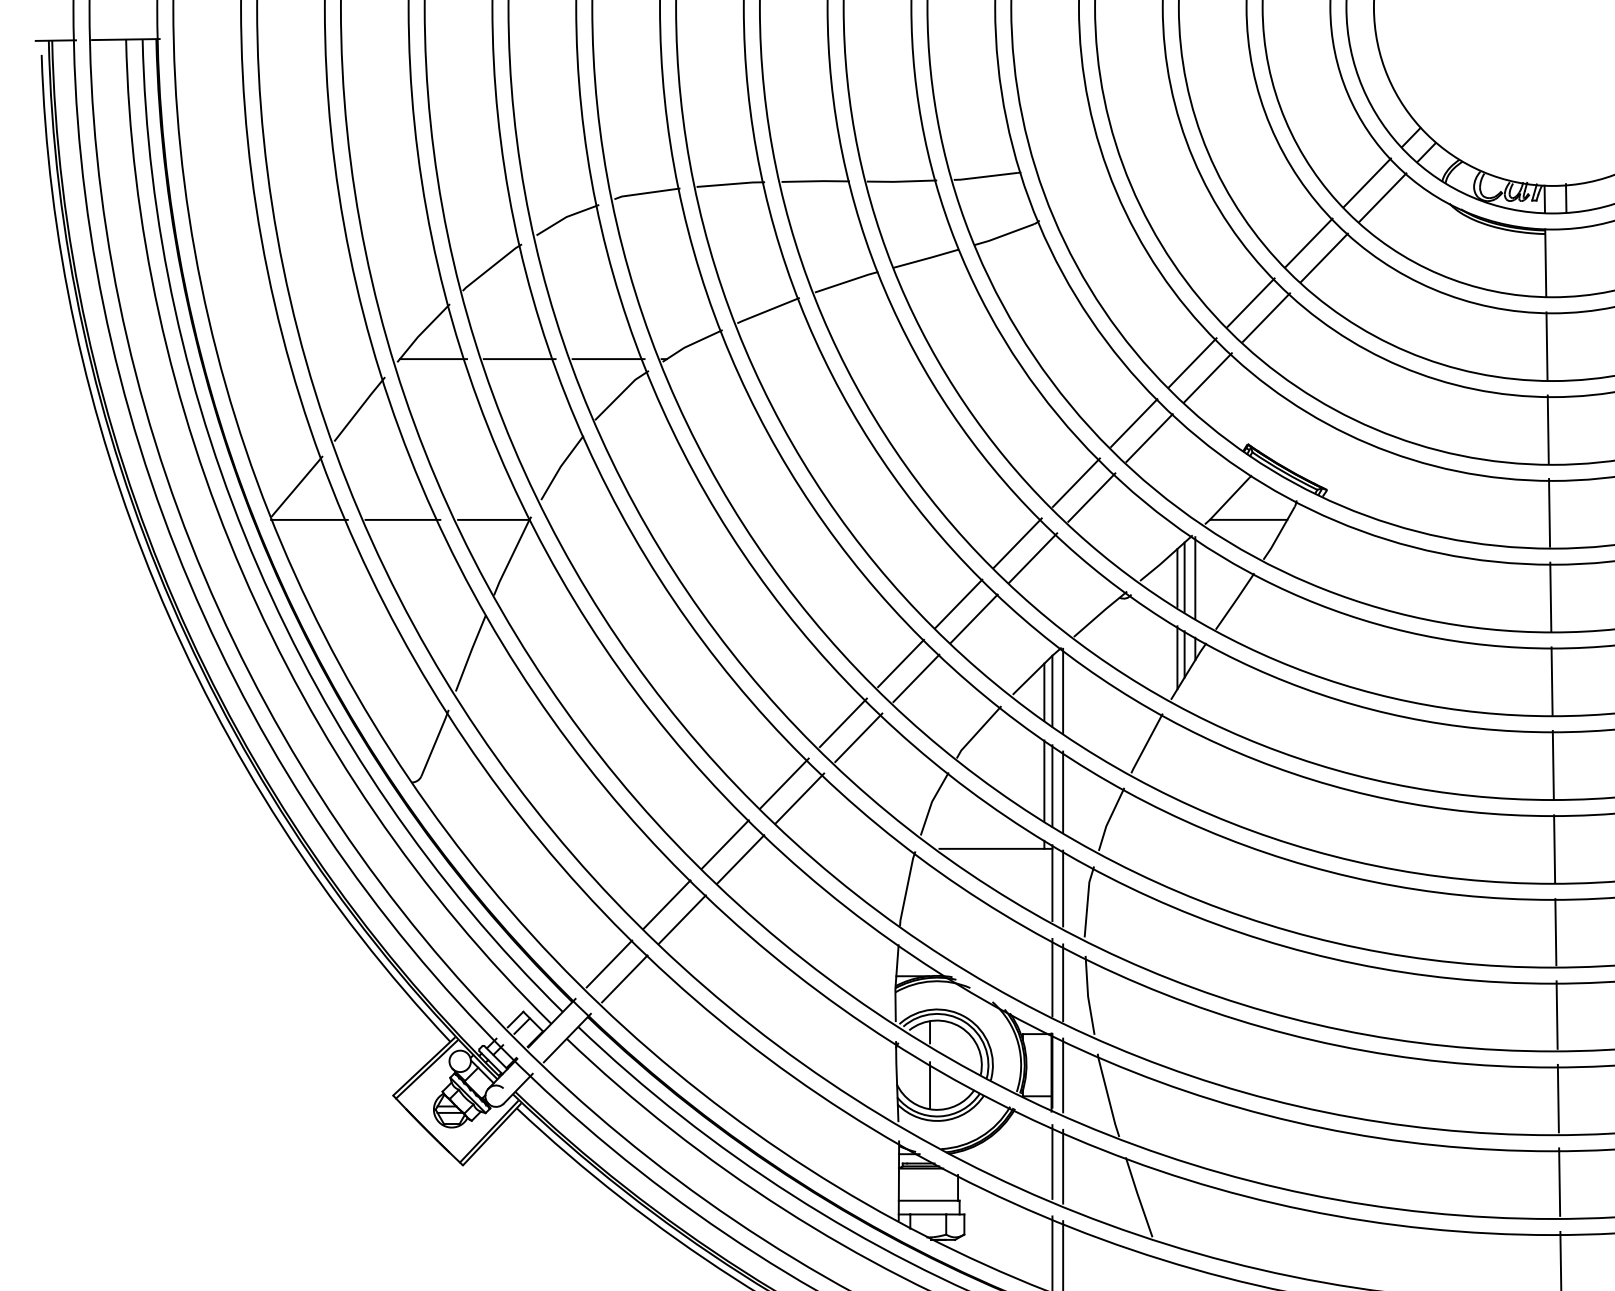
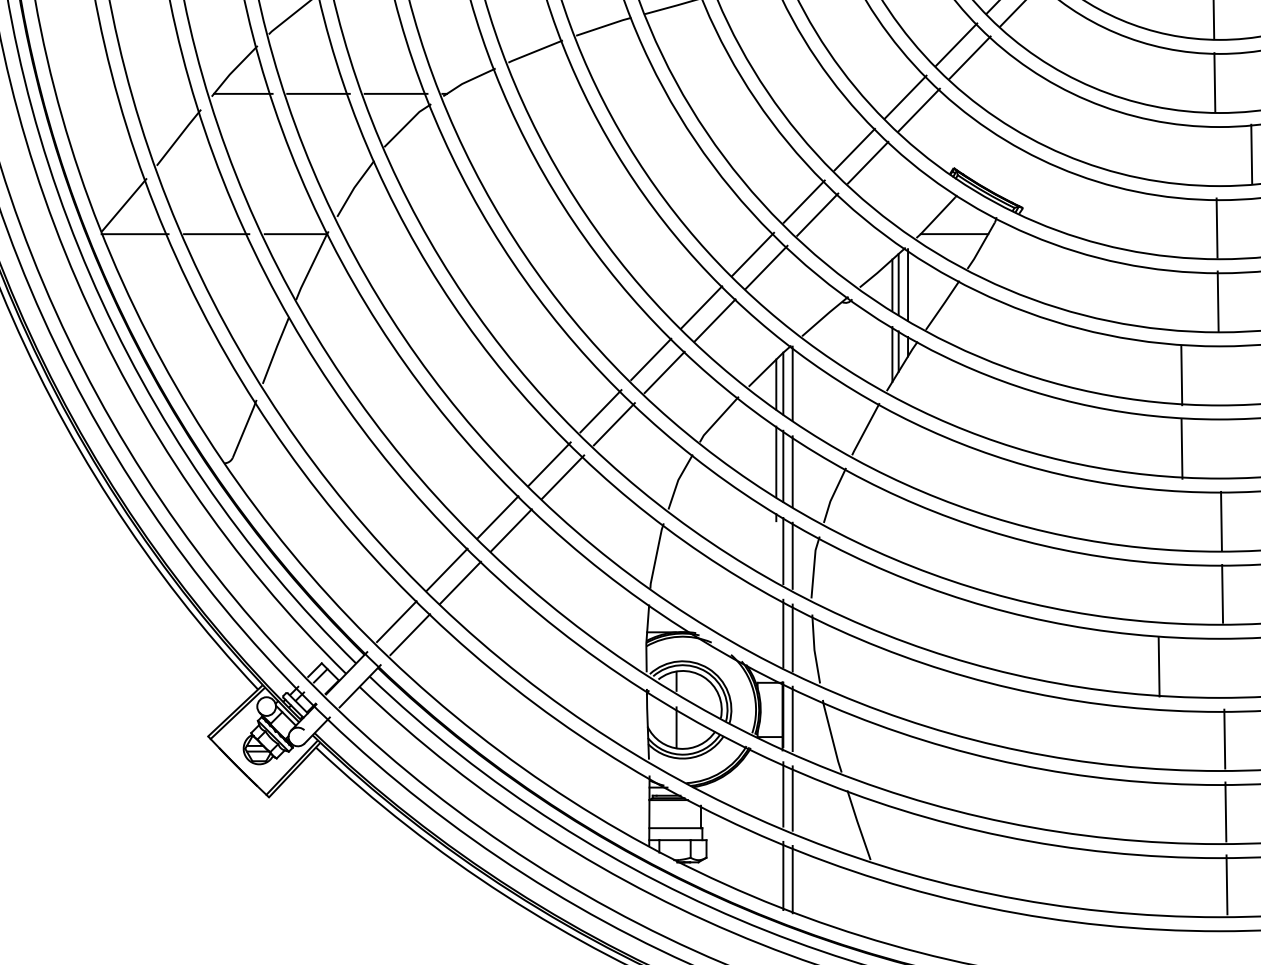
line: (1547, 429) -> (1251, 154), moved
line: (1551, 680) -> (1181, 375), moved
line: (1552, 764) -> (1181, 448), moved
line: (995, 848) -> (733, 520), removed
line: (1556, 1014) -> (1158, 666), moved

